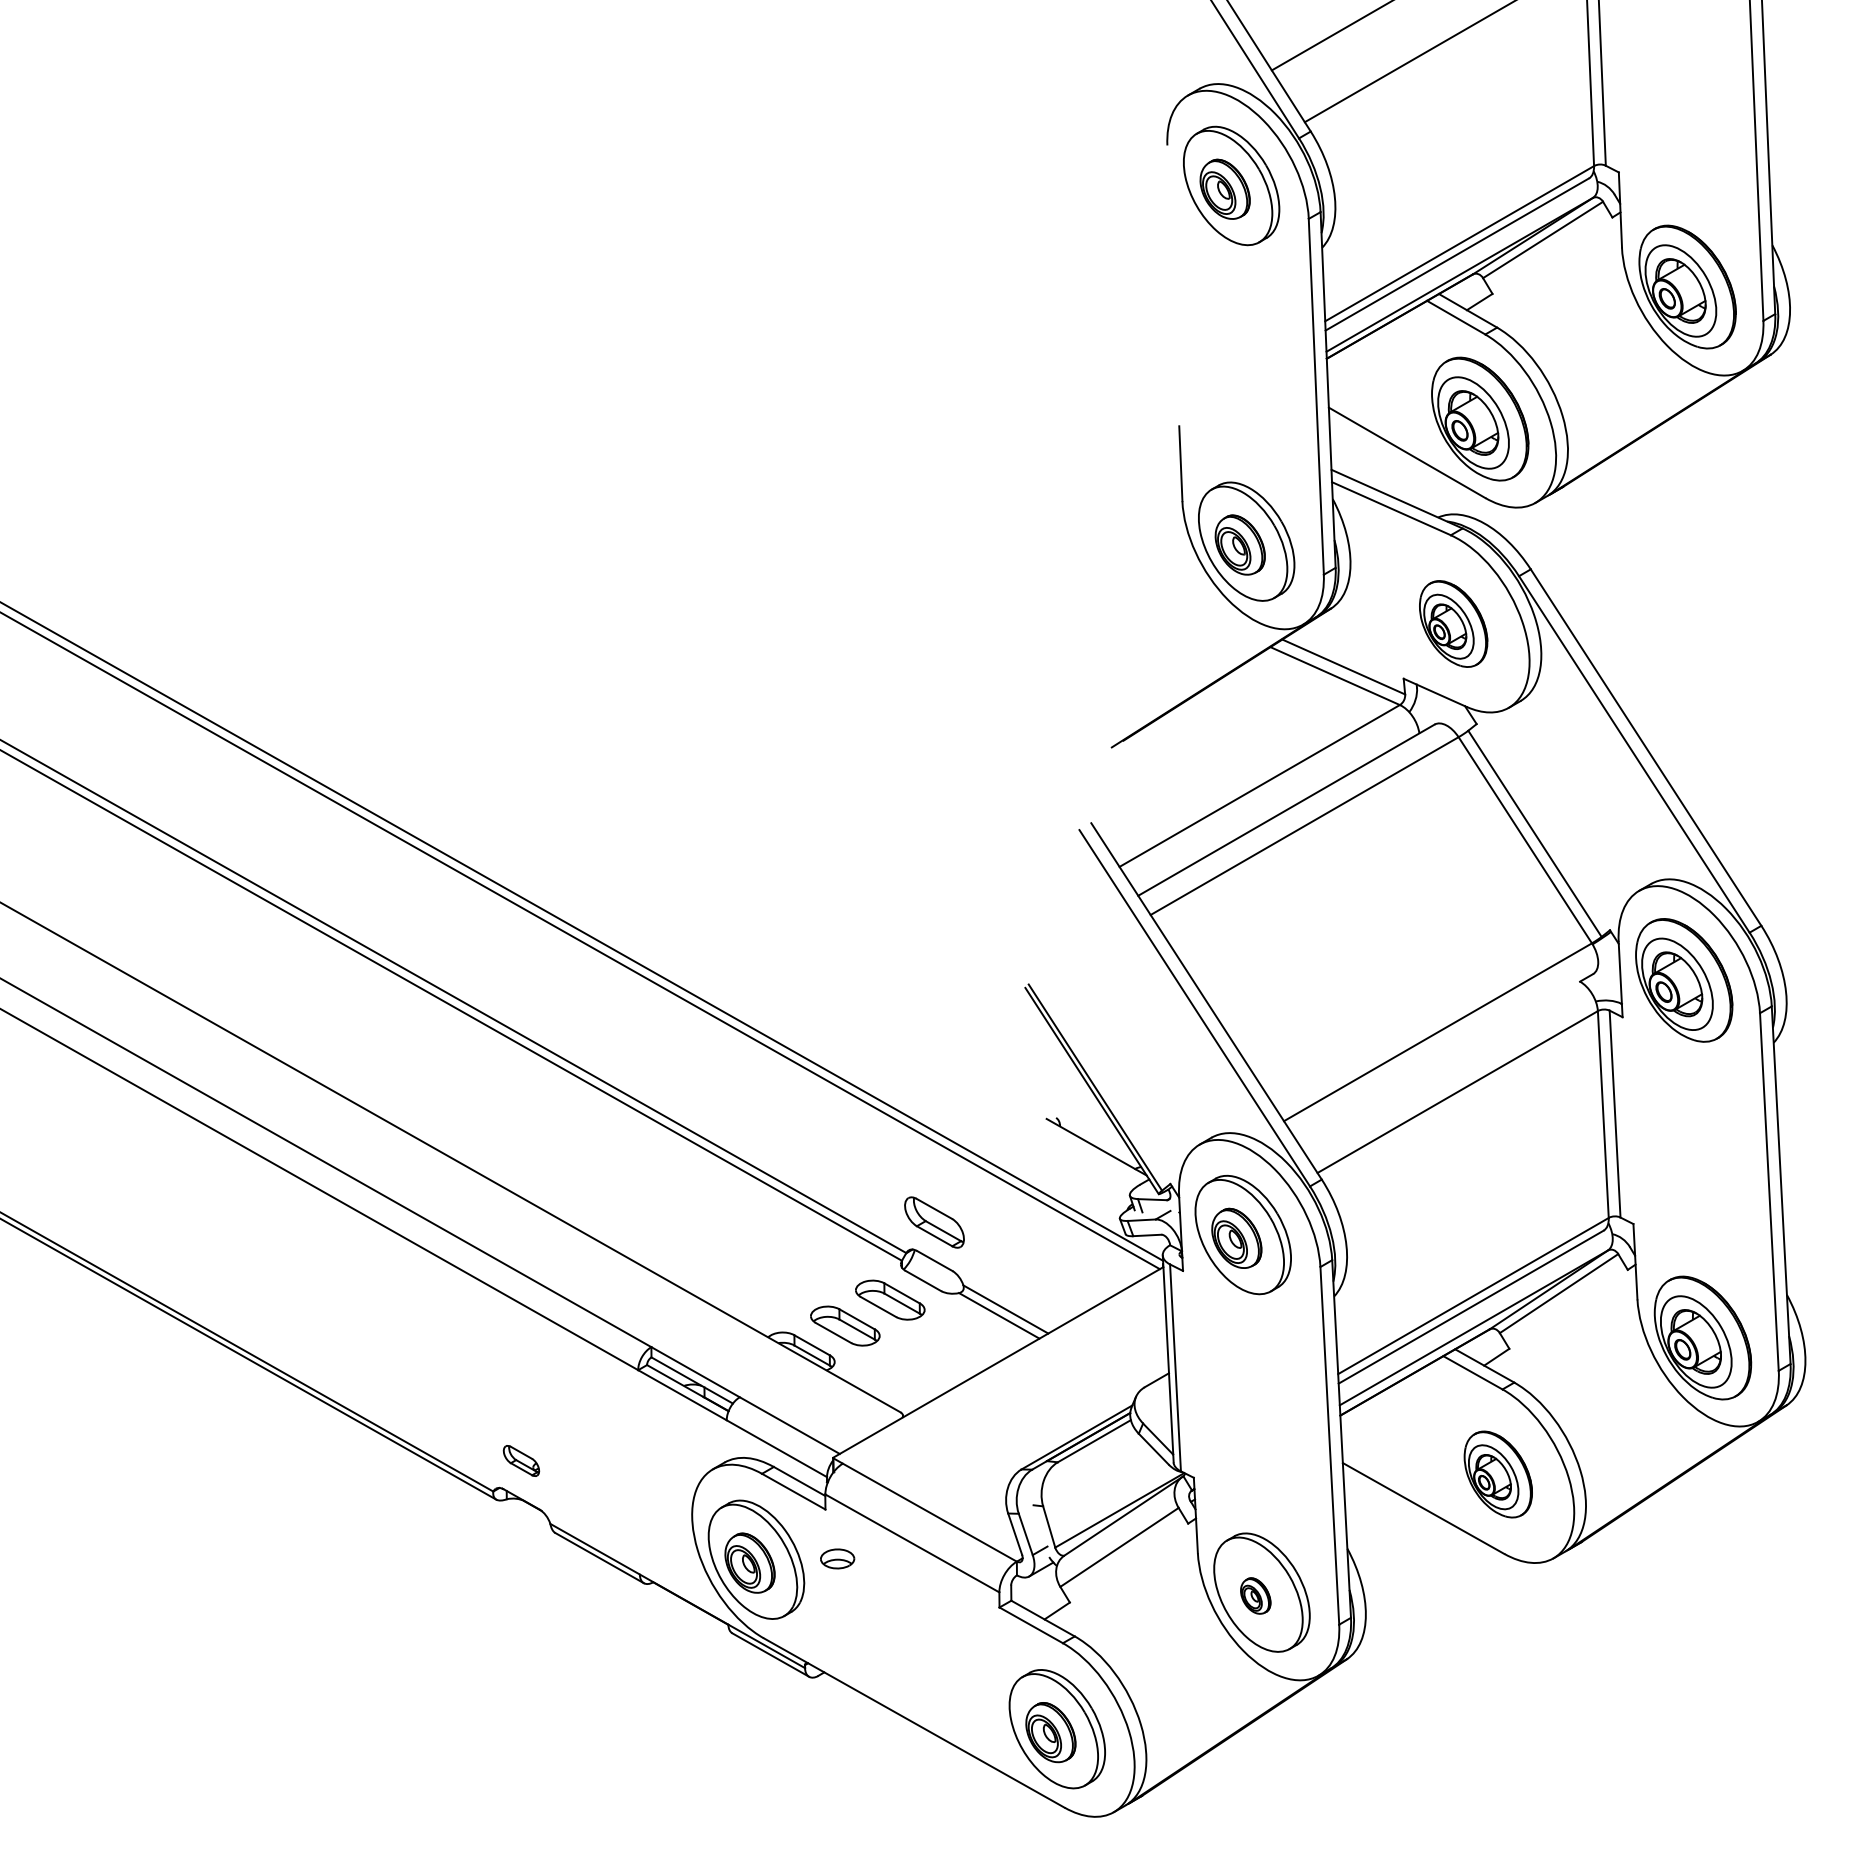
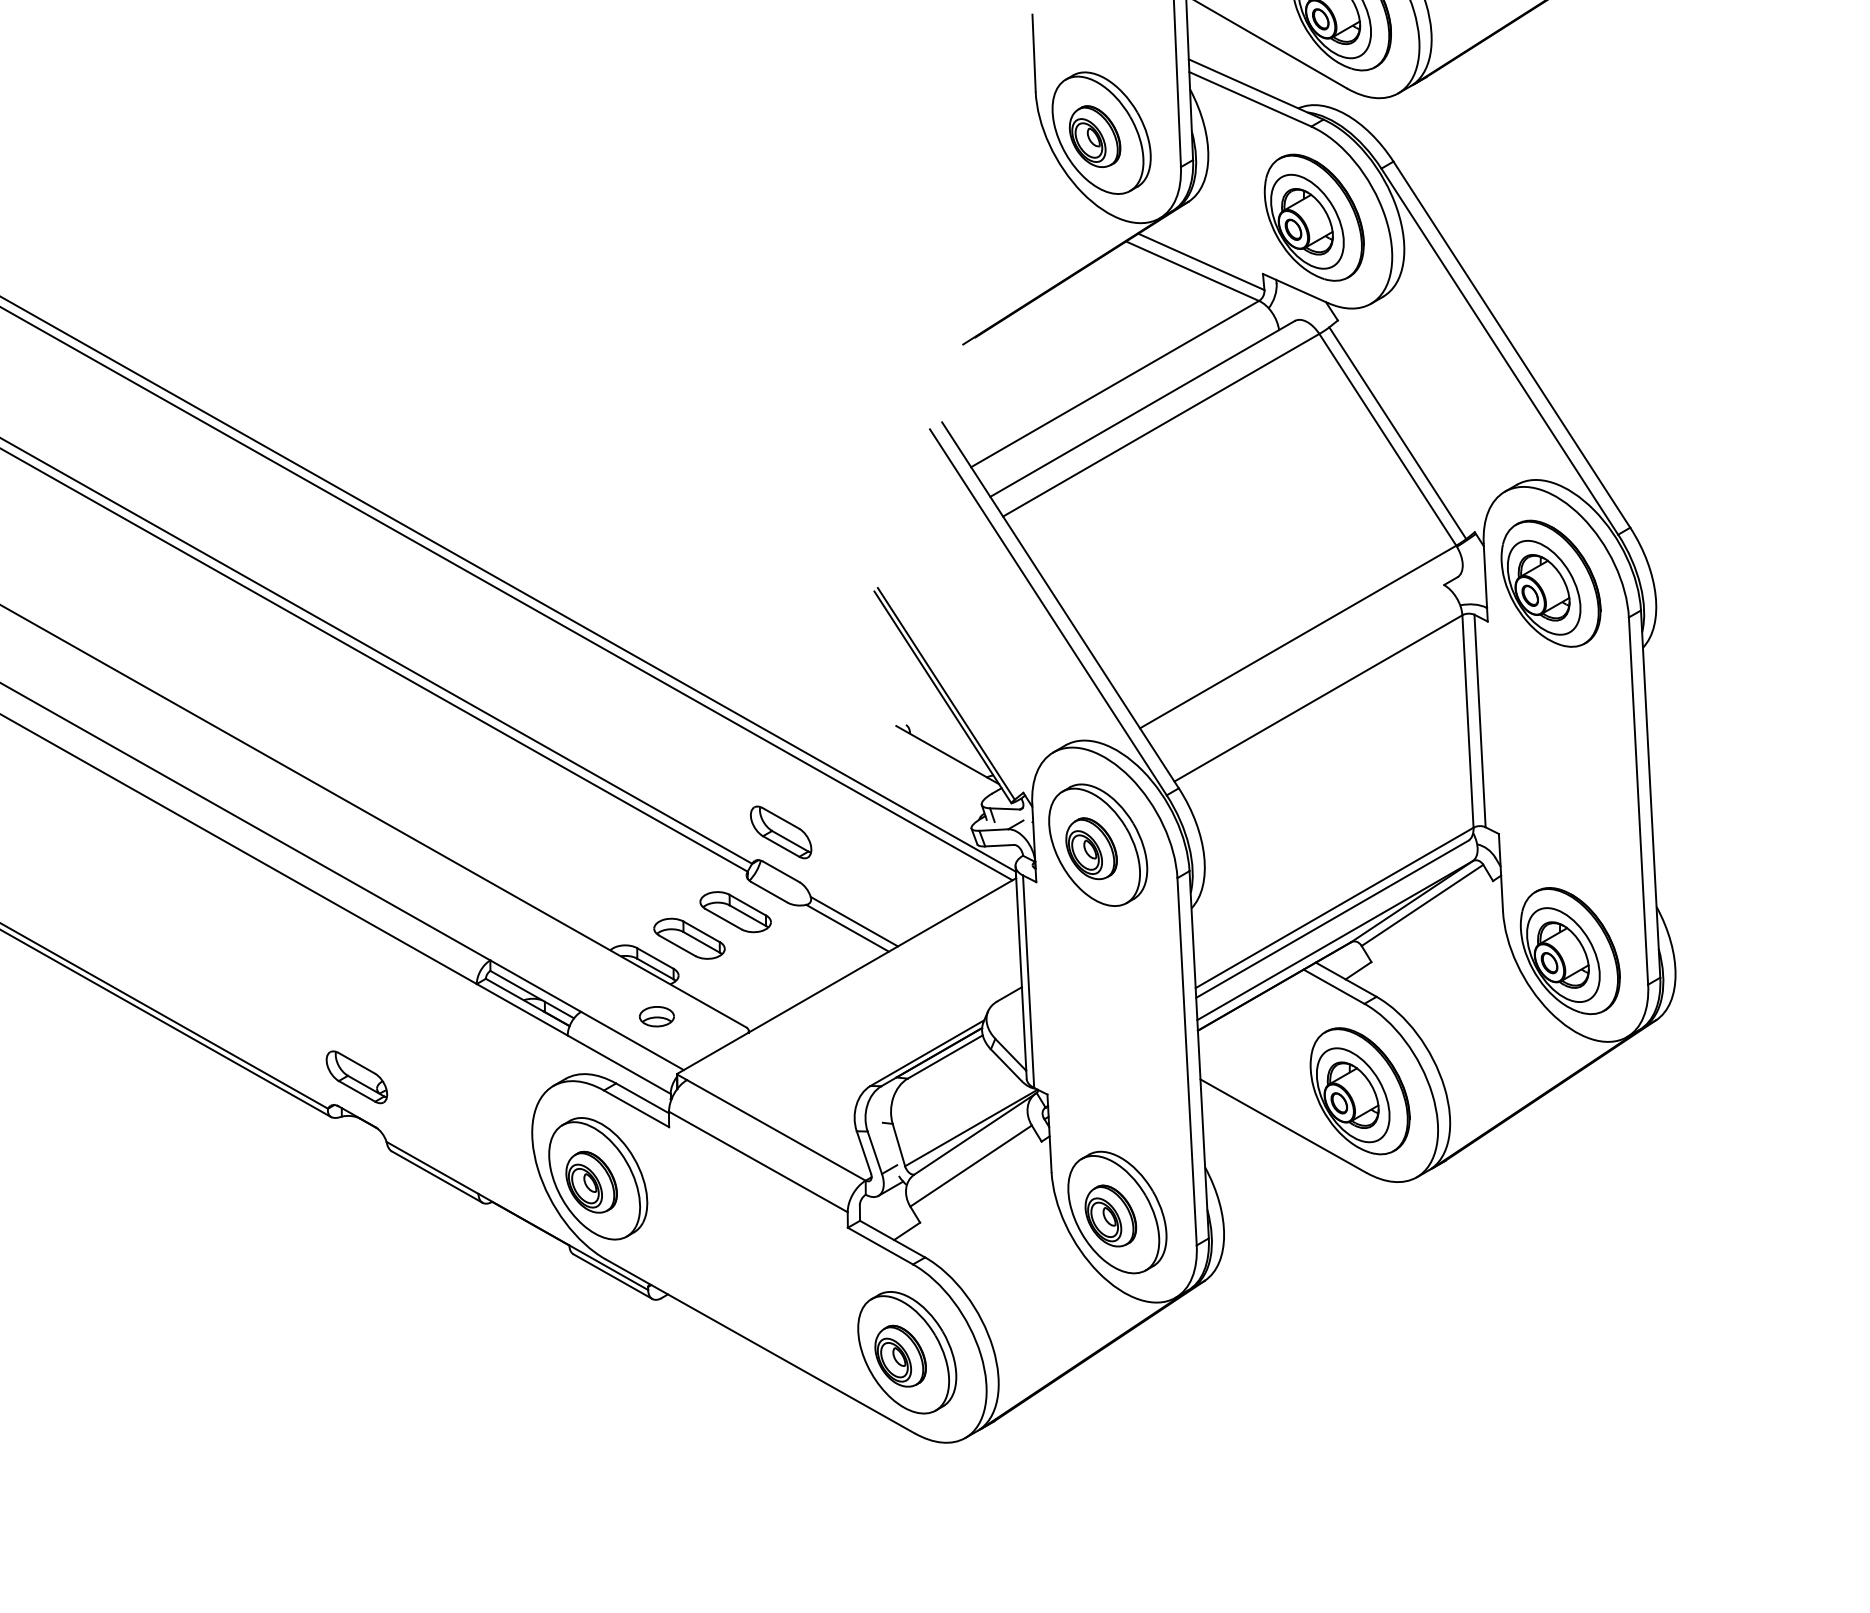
part: (1453, 623) -> (1314, 217), size x1.43
part: (521, 1460) -> (356, 1076), size x1.67
part: (1498, 1474) -> (1360, 1091), size x1.43
part: (837, 1558) -> (656, 1016), moved
part: (1255, 1595) -> (1110, 1215), size x1.67

